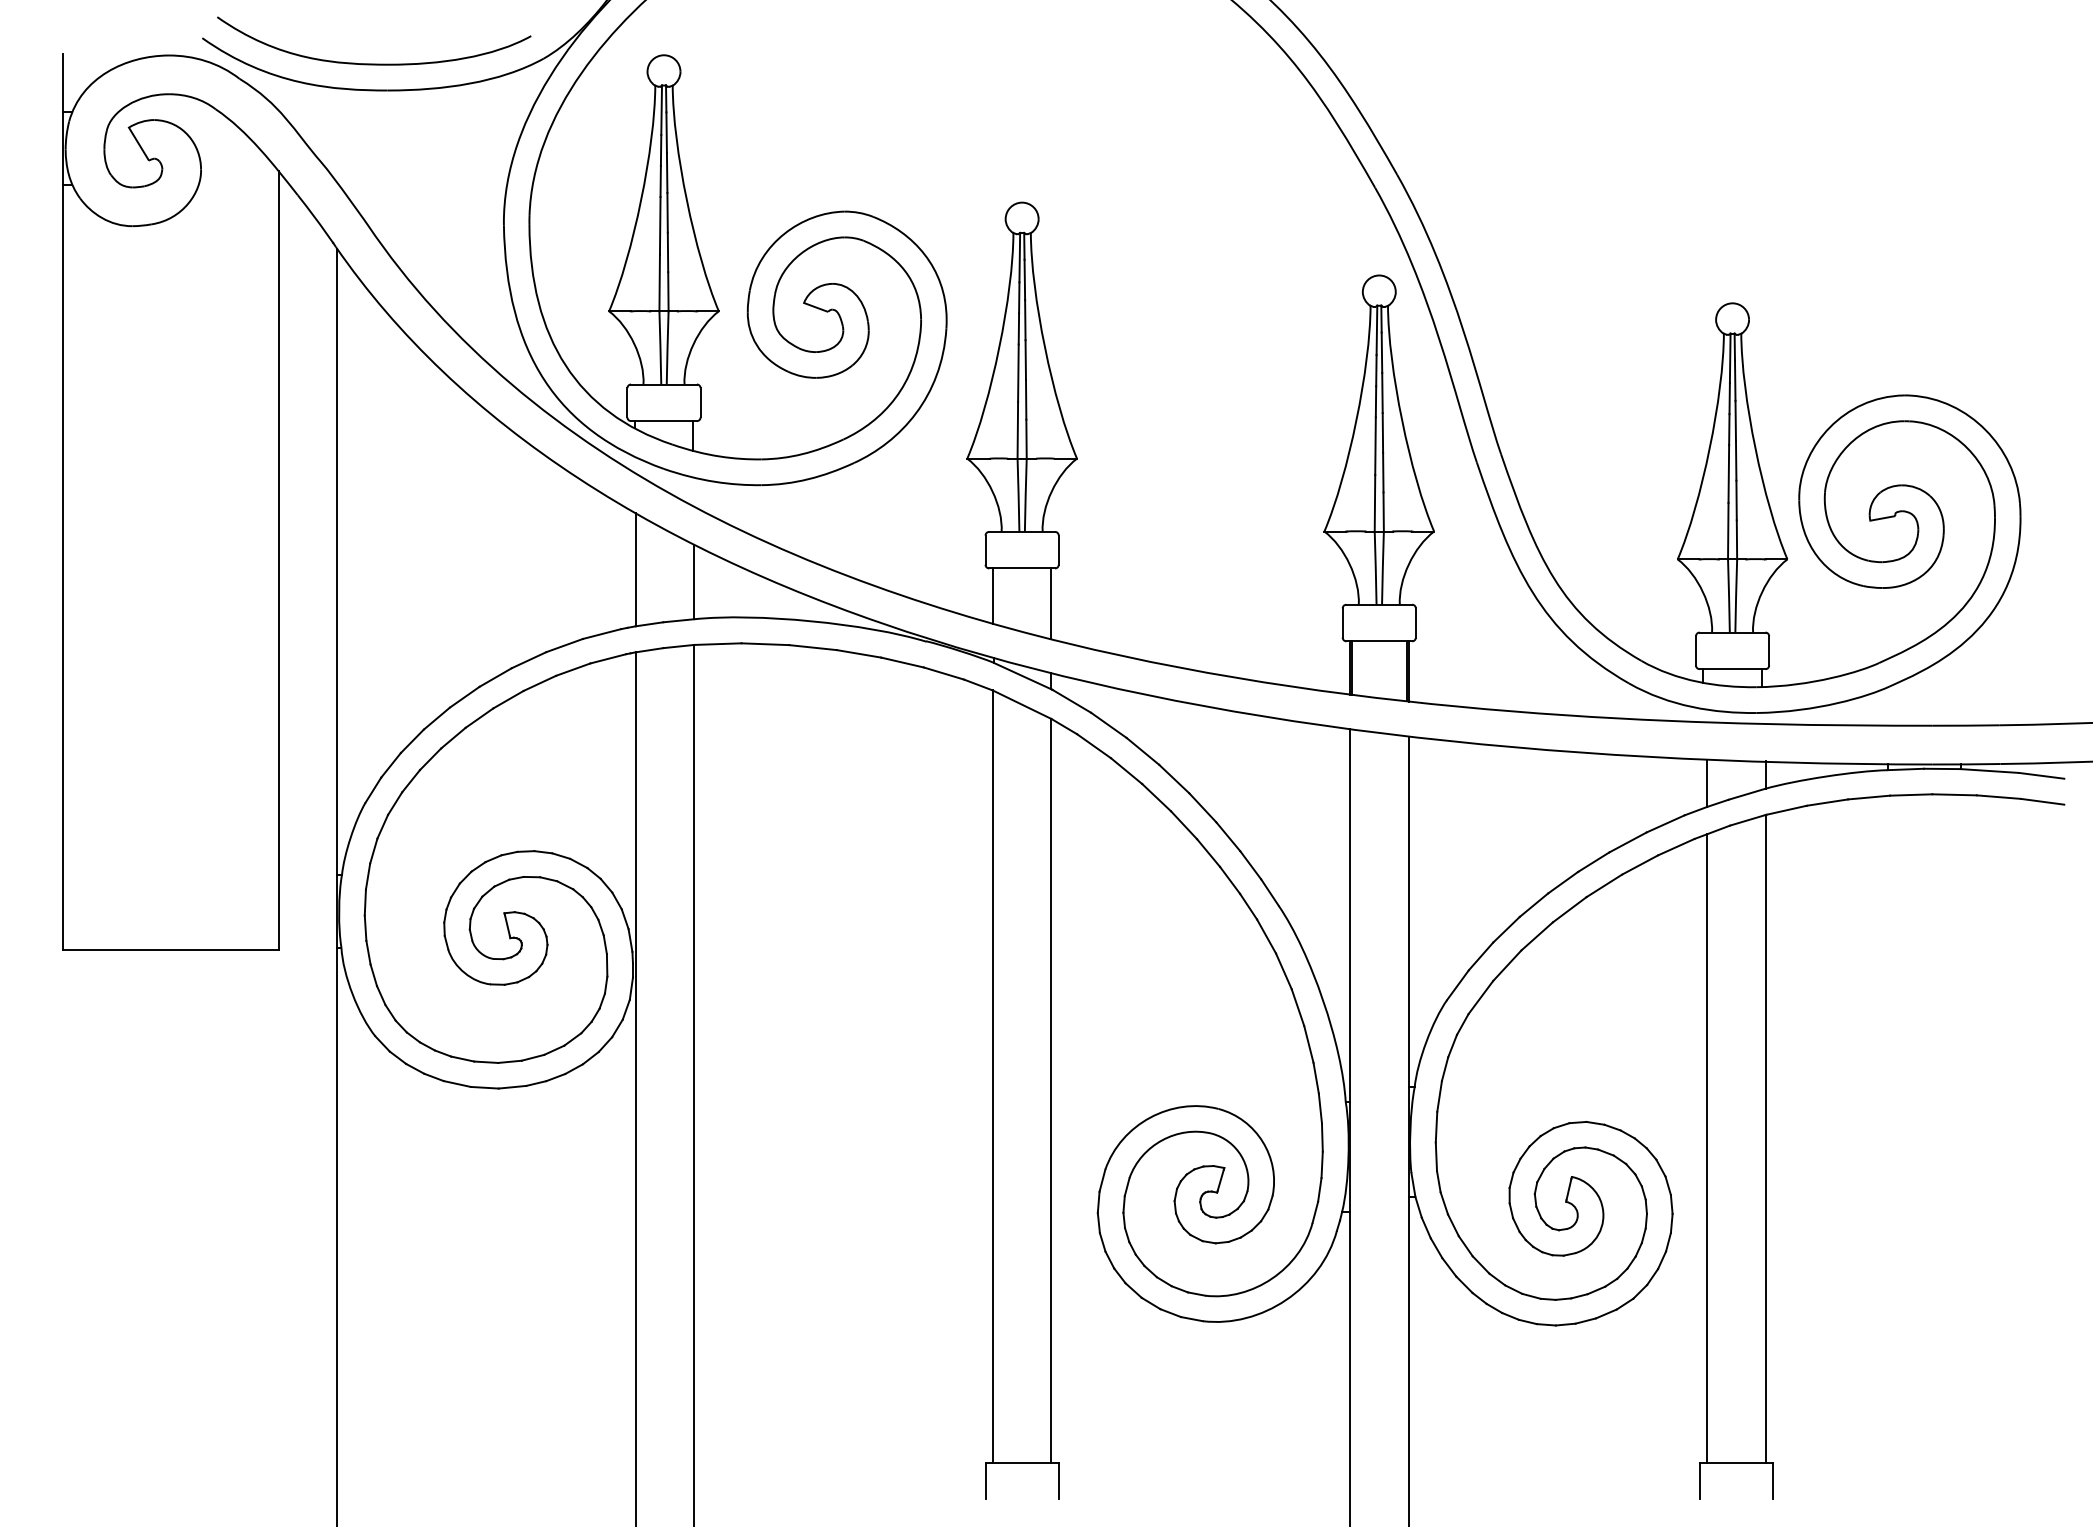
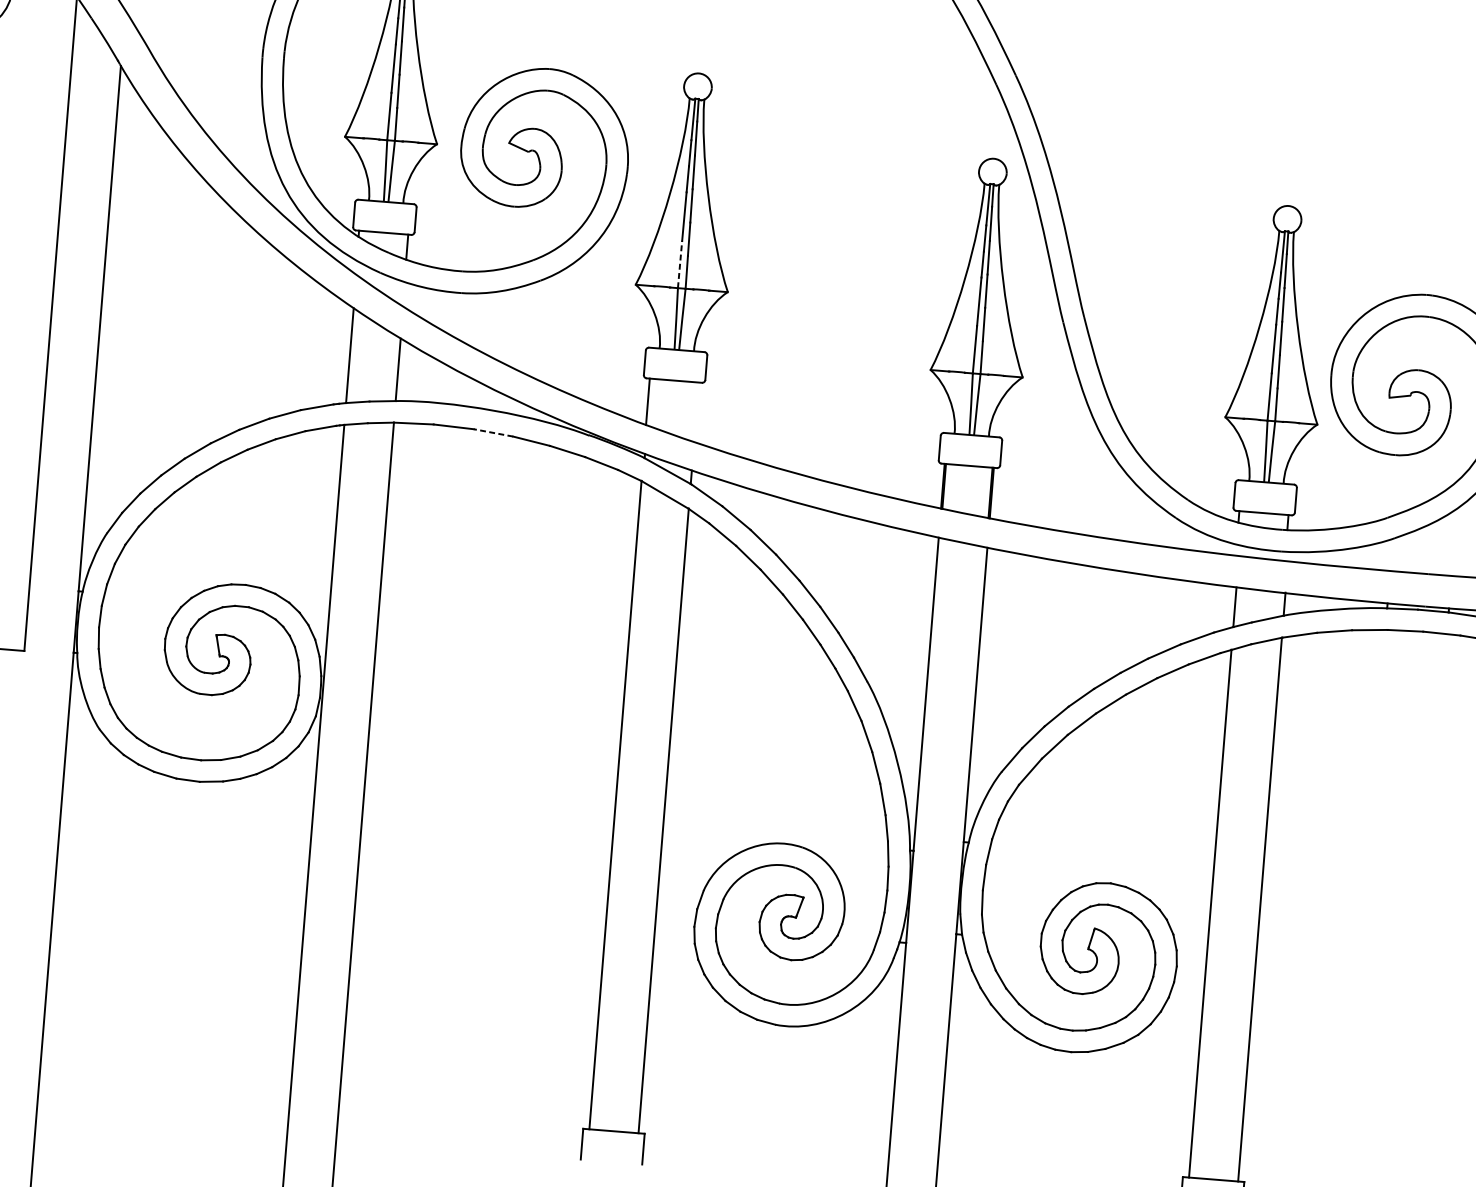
line: (1017, 429) -> (679, 263), solid -> dashed
line: (1051, 603) -> (696, 411), removed
line: (813, 647) -> (493, 432), solid -> dashed

